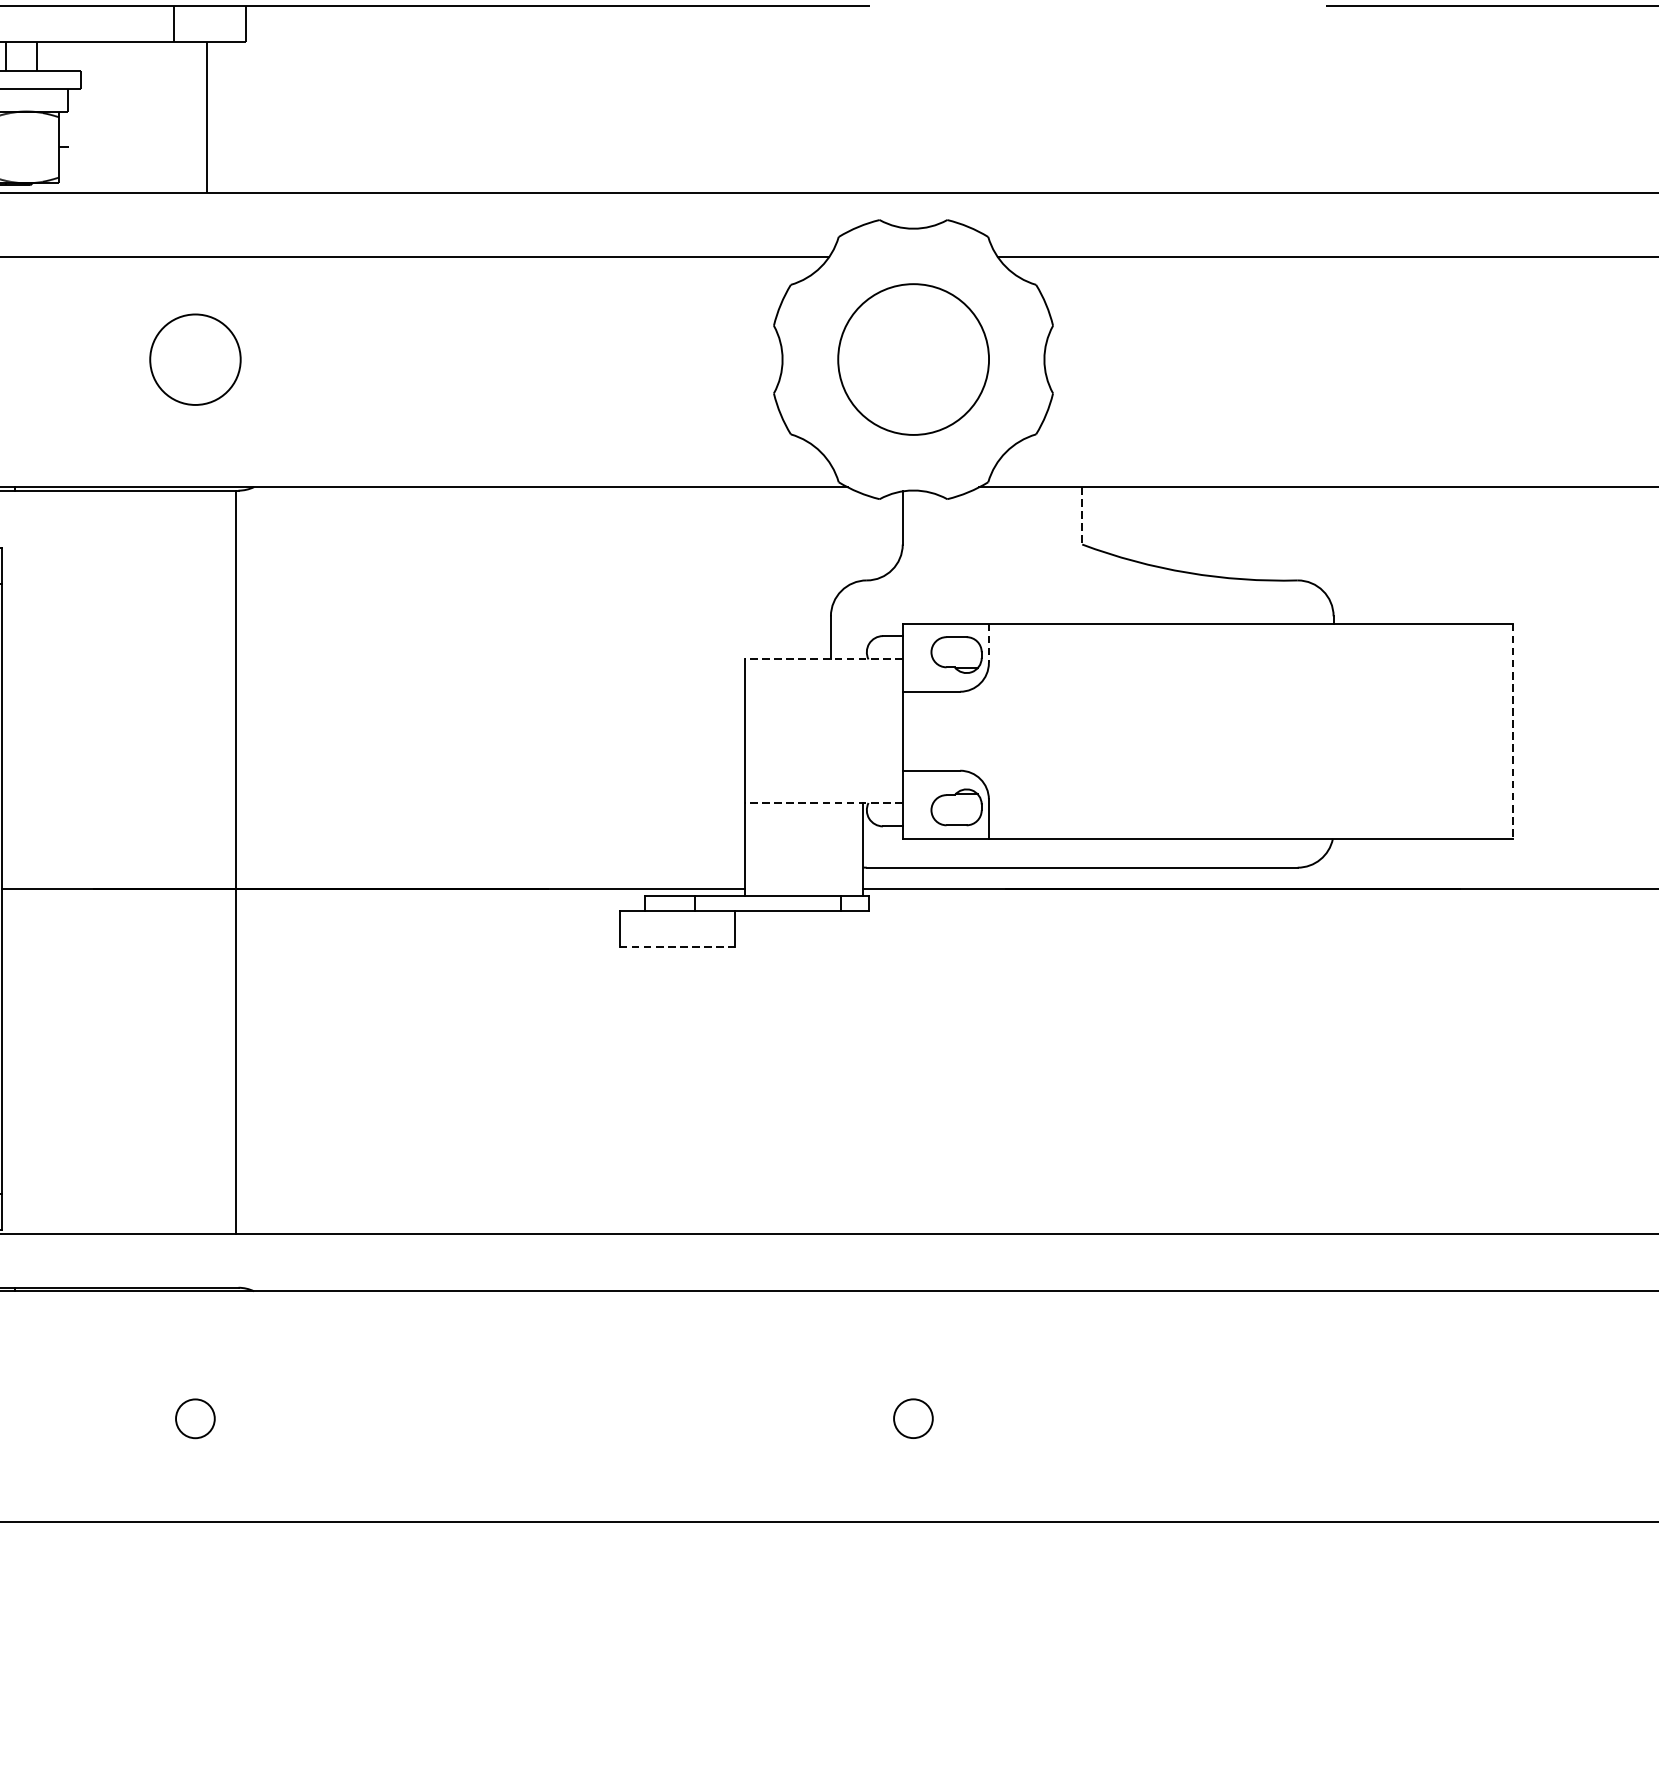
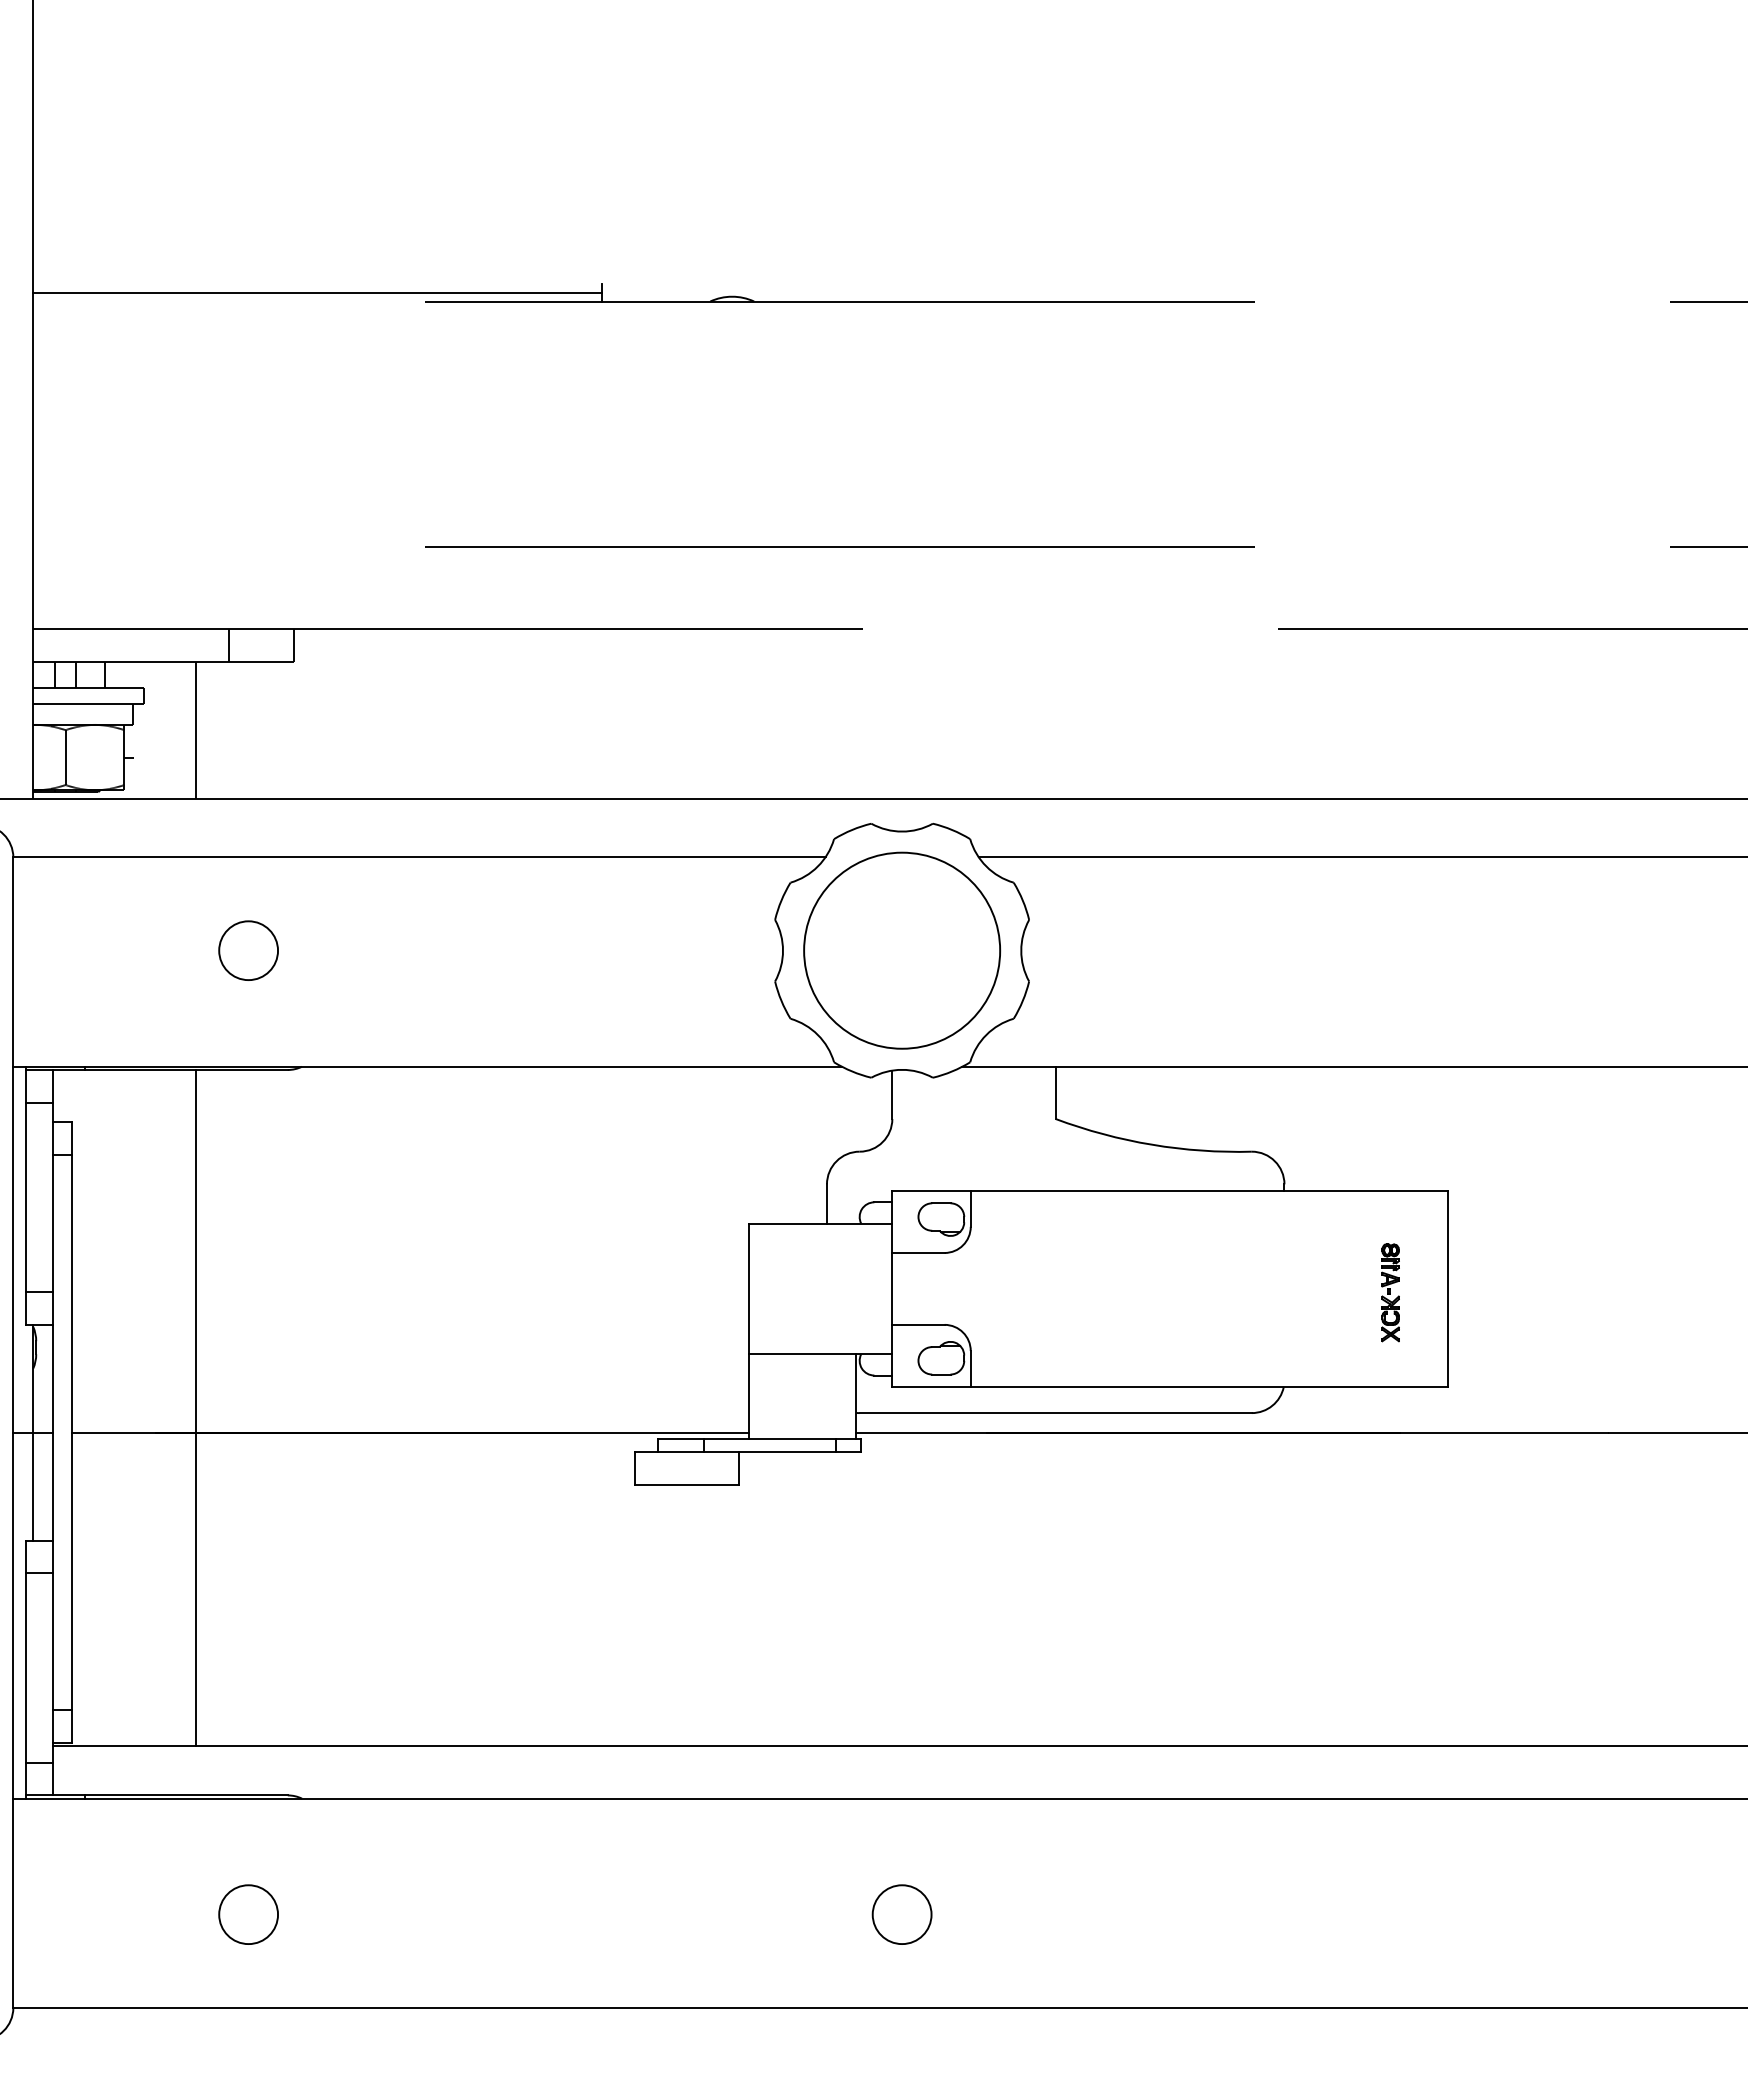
line: (207, 116) -> (196, 729), moved
circle: (195, 359) -> (248, 950), size x0.71
circle: (913, 359) -> (902, 950), size x1.43
line: (1082, 516) -> (1055, 1093), dashed -> solid
line: (988, 642) -> (970, 1208), dashed -> solid
line: (823, 659) -> (820, 1223), dashed -> solid
line: (1512, 731) -> (1447, 1289), dashed -> solid
part: (1450, 735) -> (1390, 1292), added
line: (823, 803) -> (820, 1354), dashed -> solid
line: (235, 862) -> (196, 1408), moved
line: (677, 946) -> (687, 1484), dashed -> solid
circle: (195, 1418) -> (248, 1914), size x1.67
circle: (912, 1418) -> (901, 1914), size x1.67

